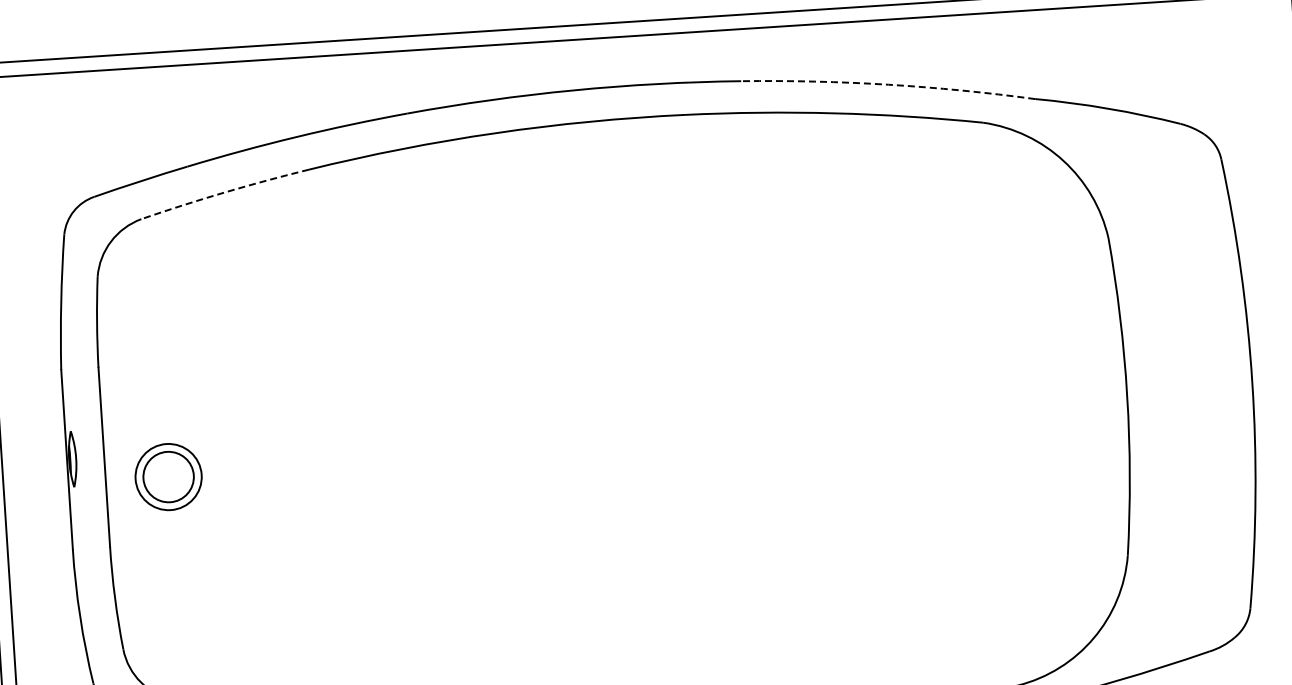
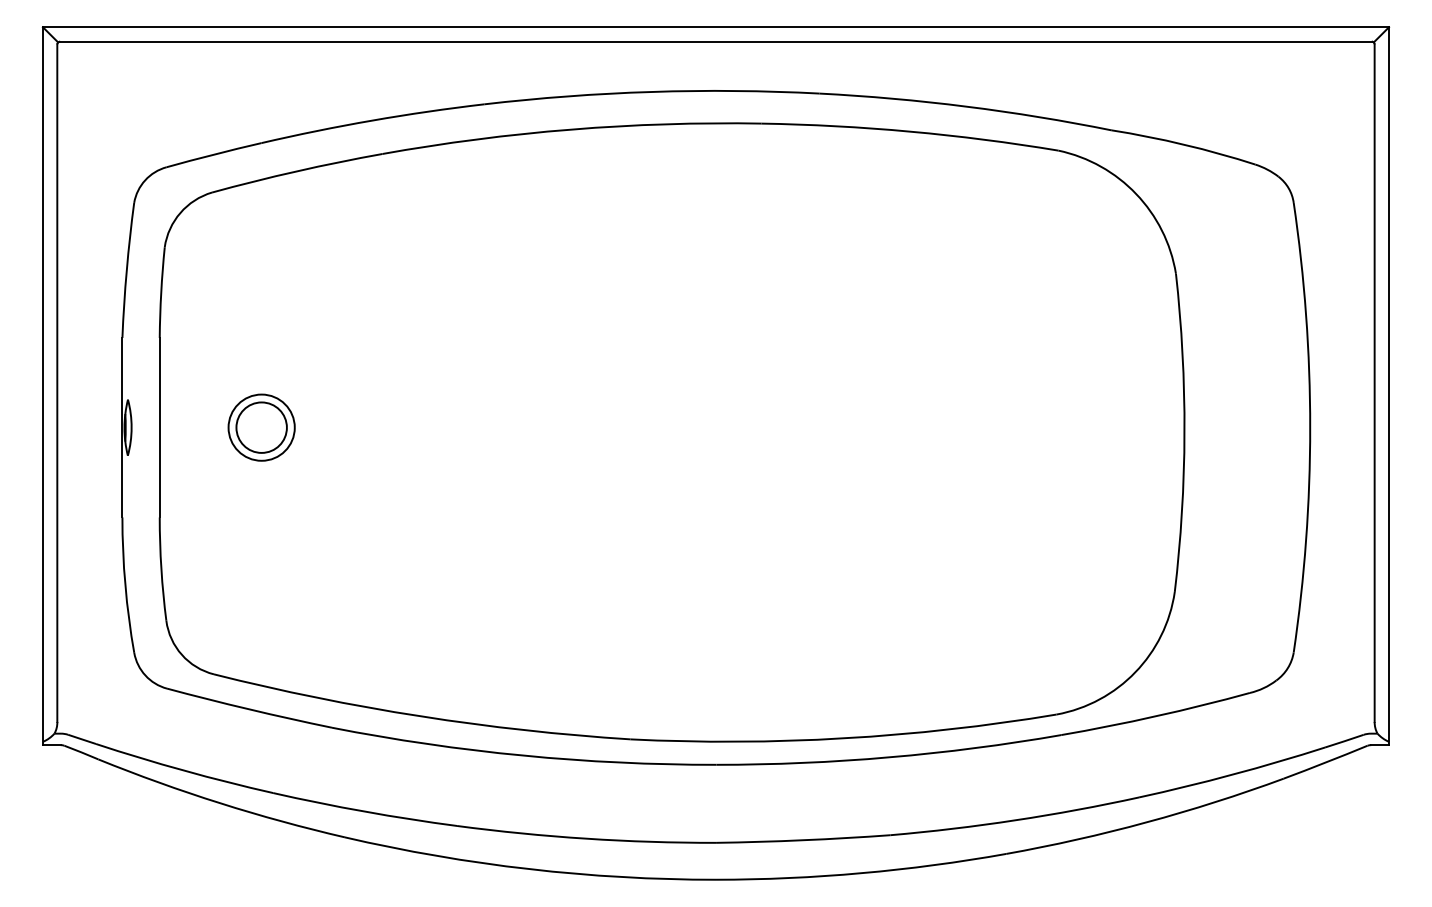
arc: (888, 84) -> (966, 106), dashed -> solid
arc: (224, 192) -> (296, 171), dashed -> solid
part: (168, 476) -> (261, 427), moved

